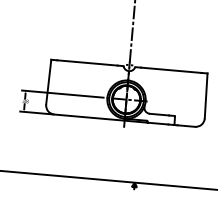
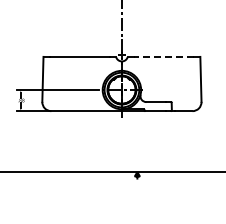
line: (170, 69) -> (163, 56), solid -> dashed

